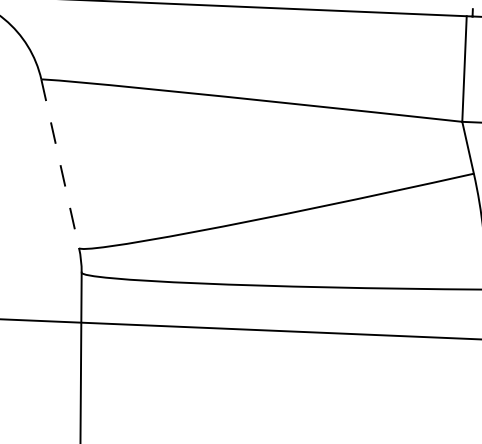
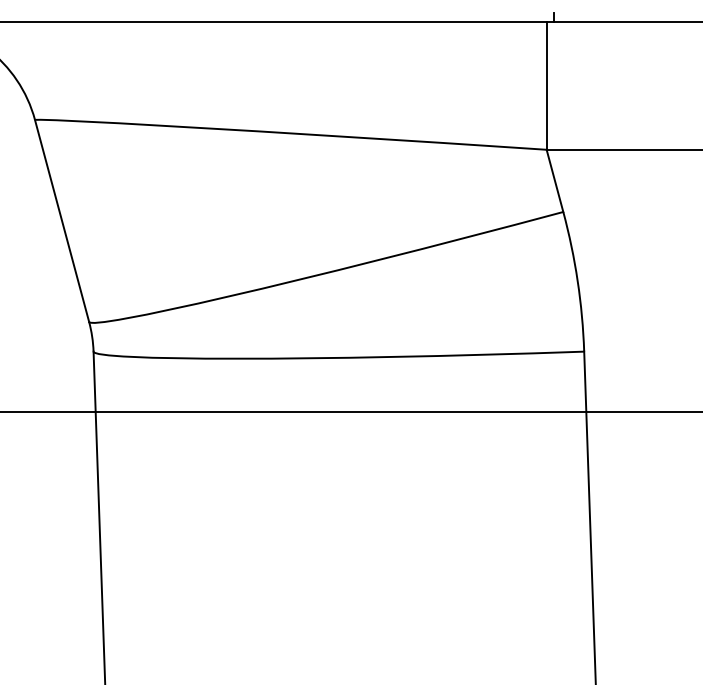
line: (60, 164) -> (62, 221), dashed -> solid

